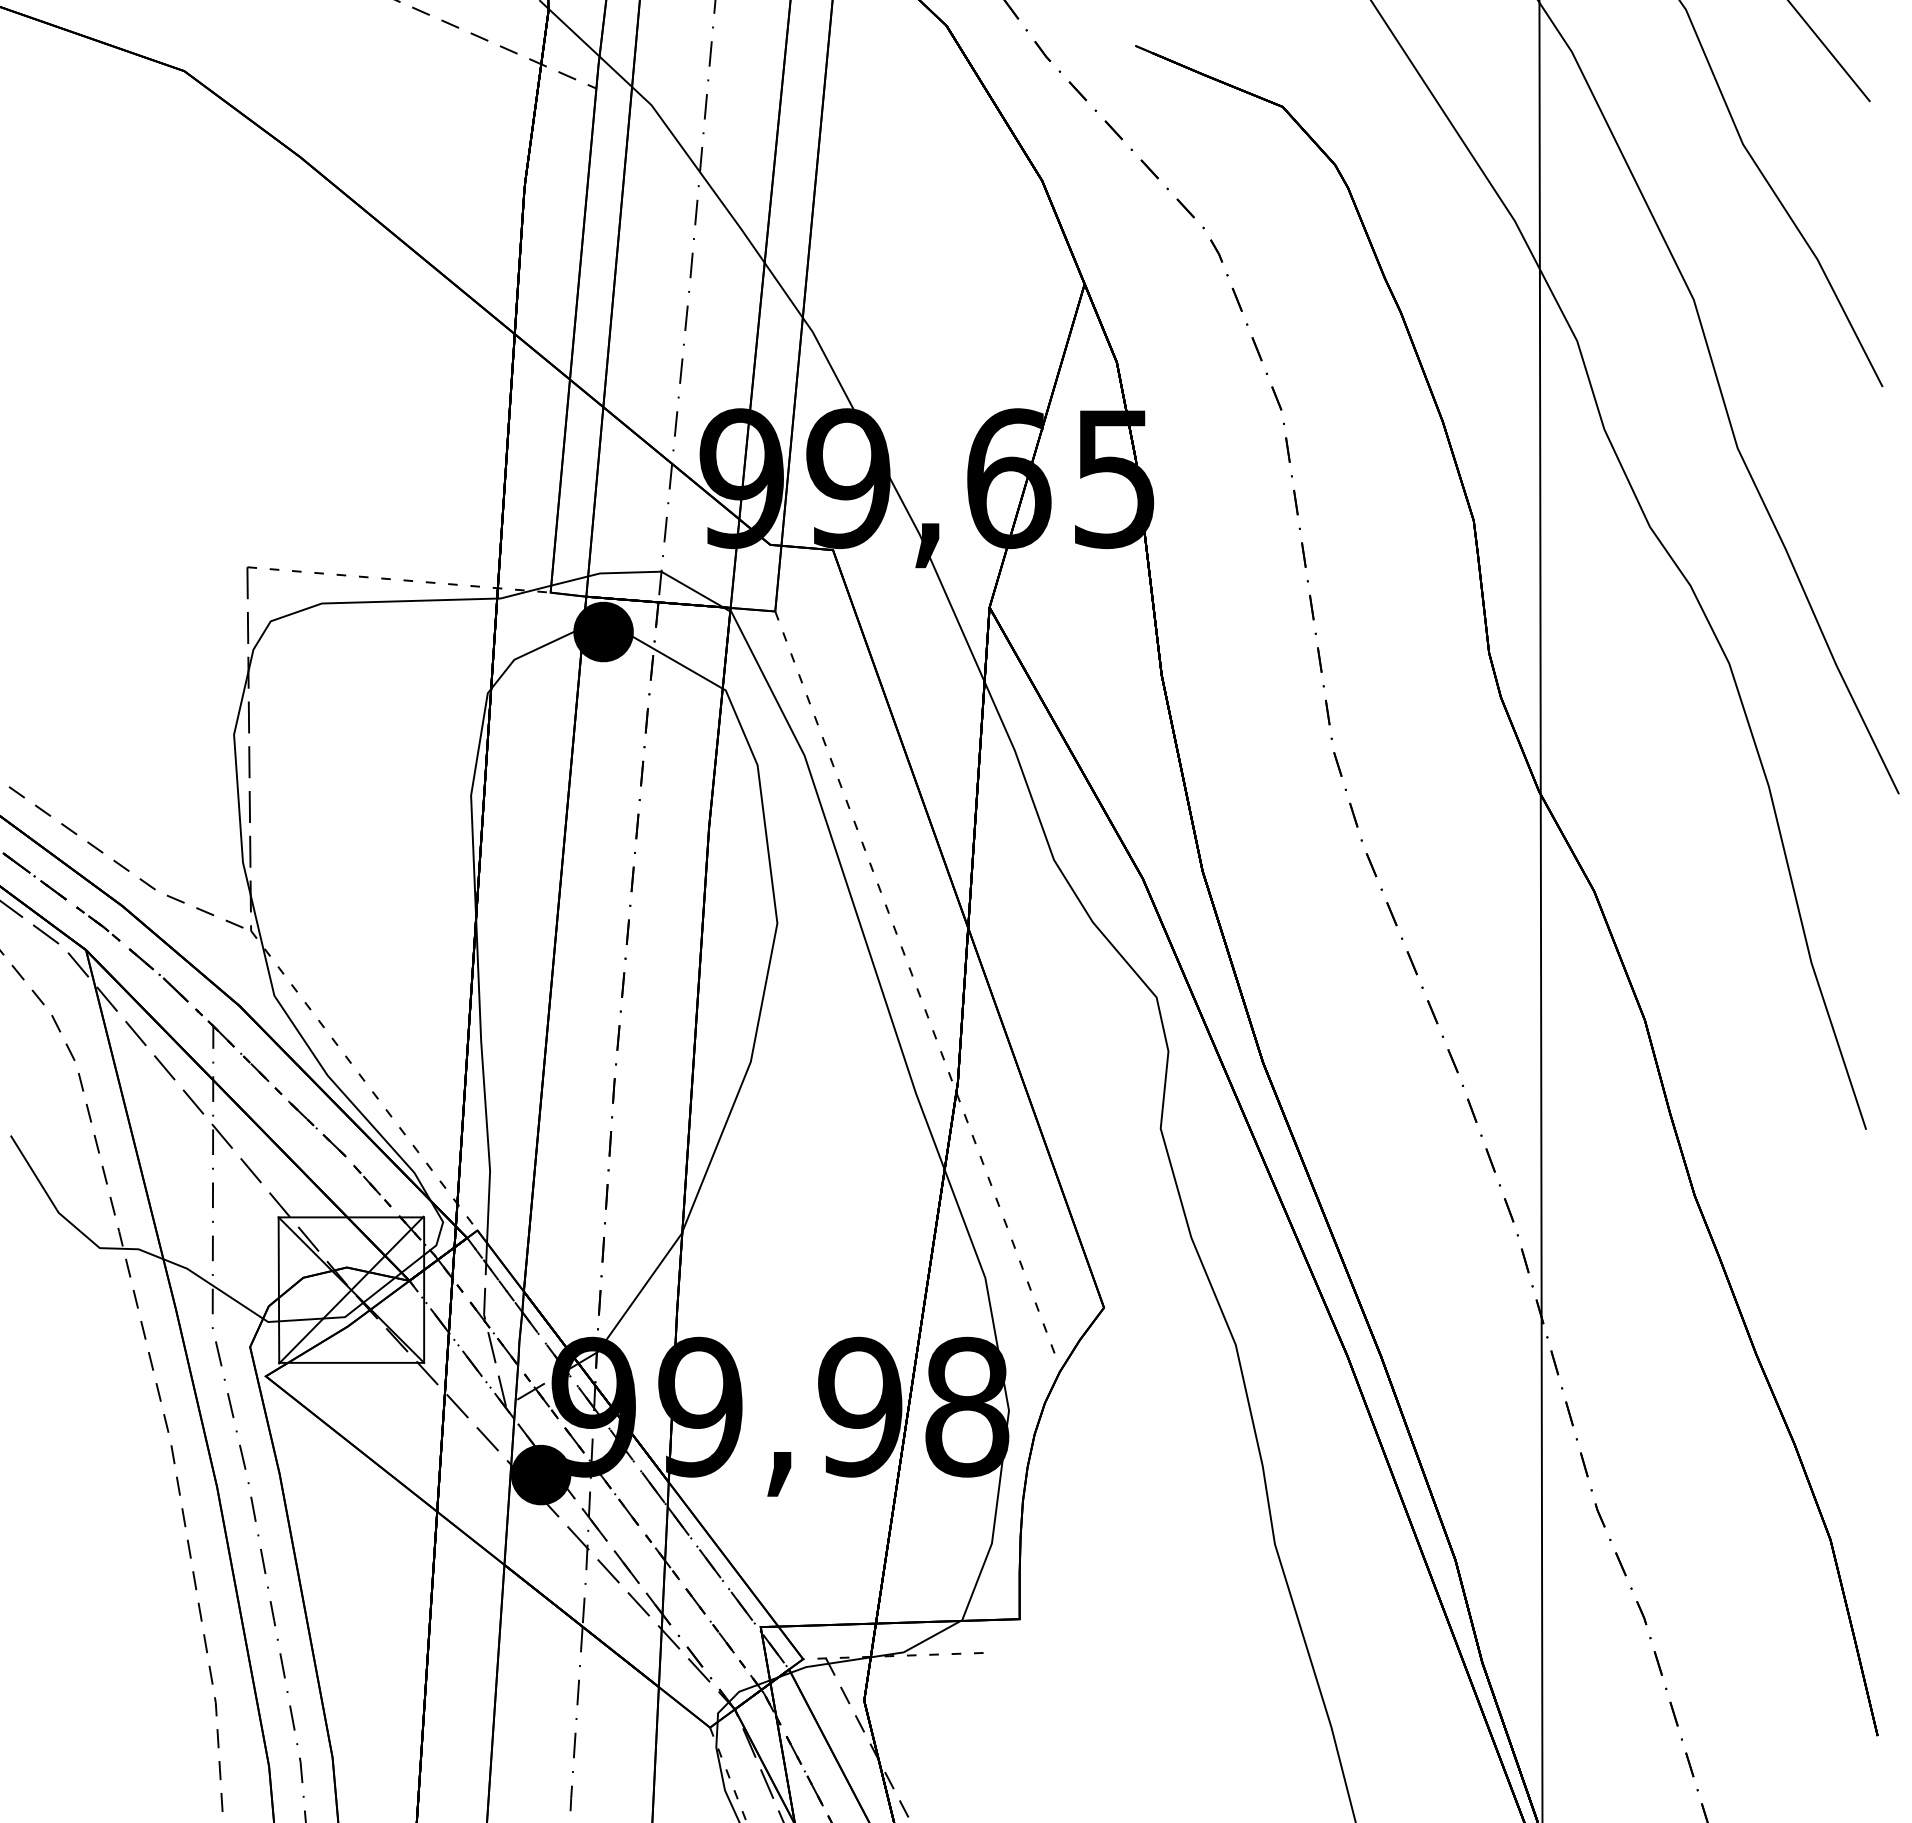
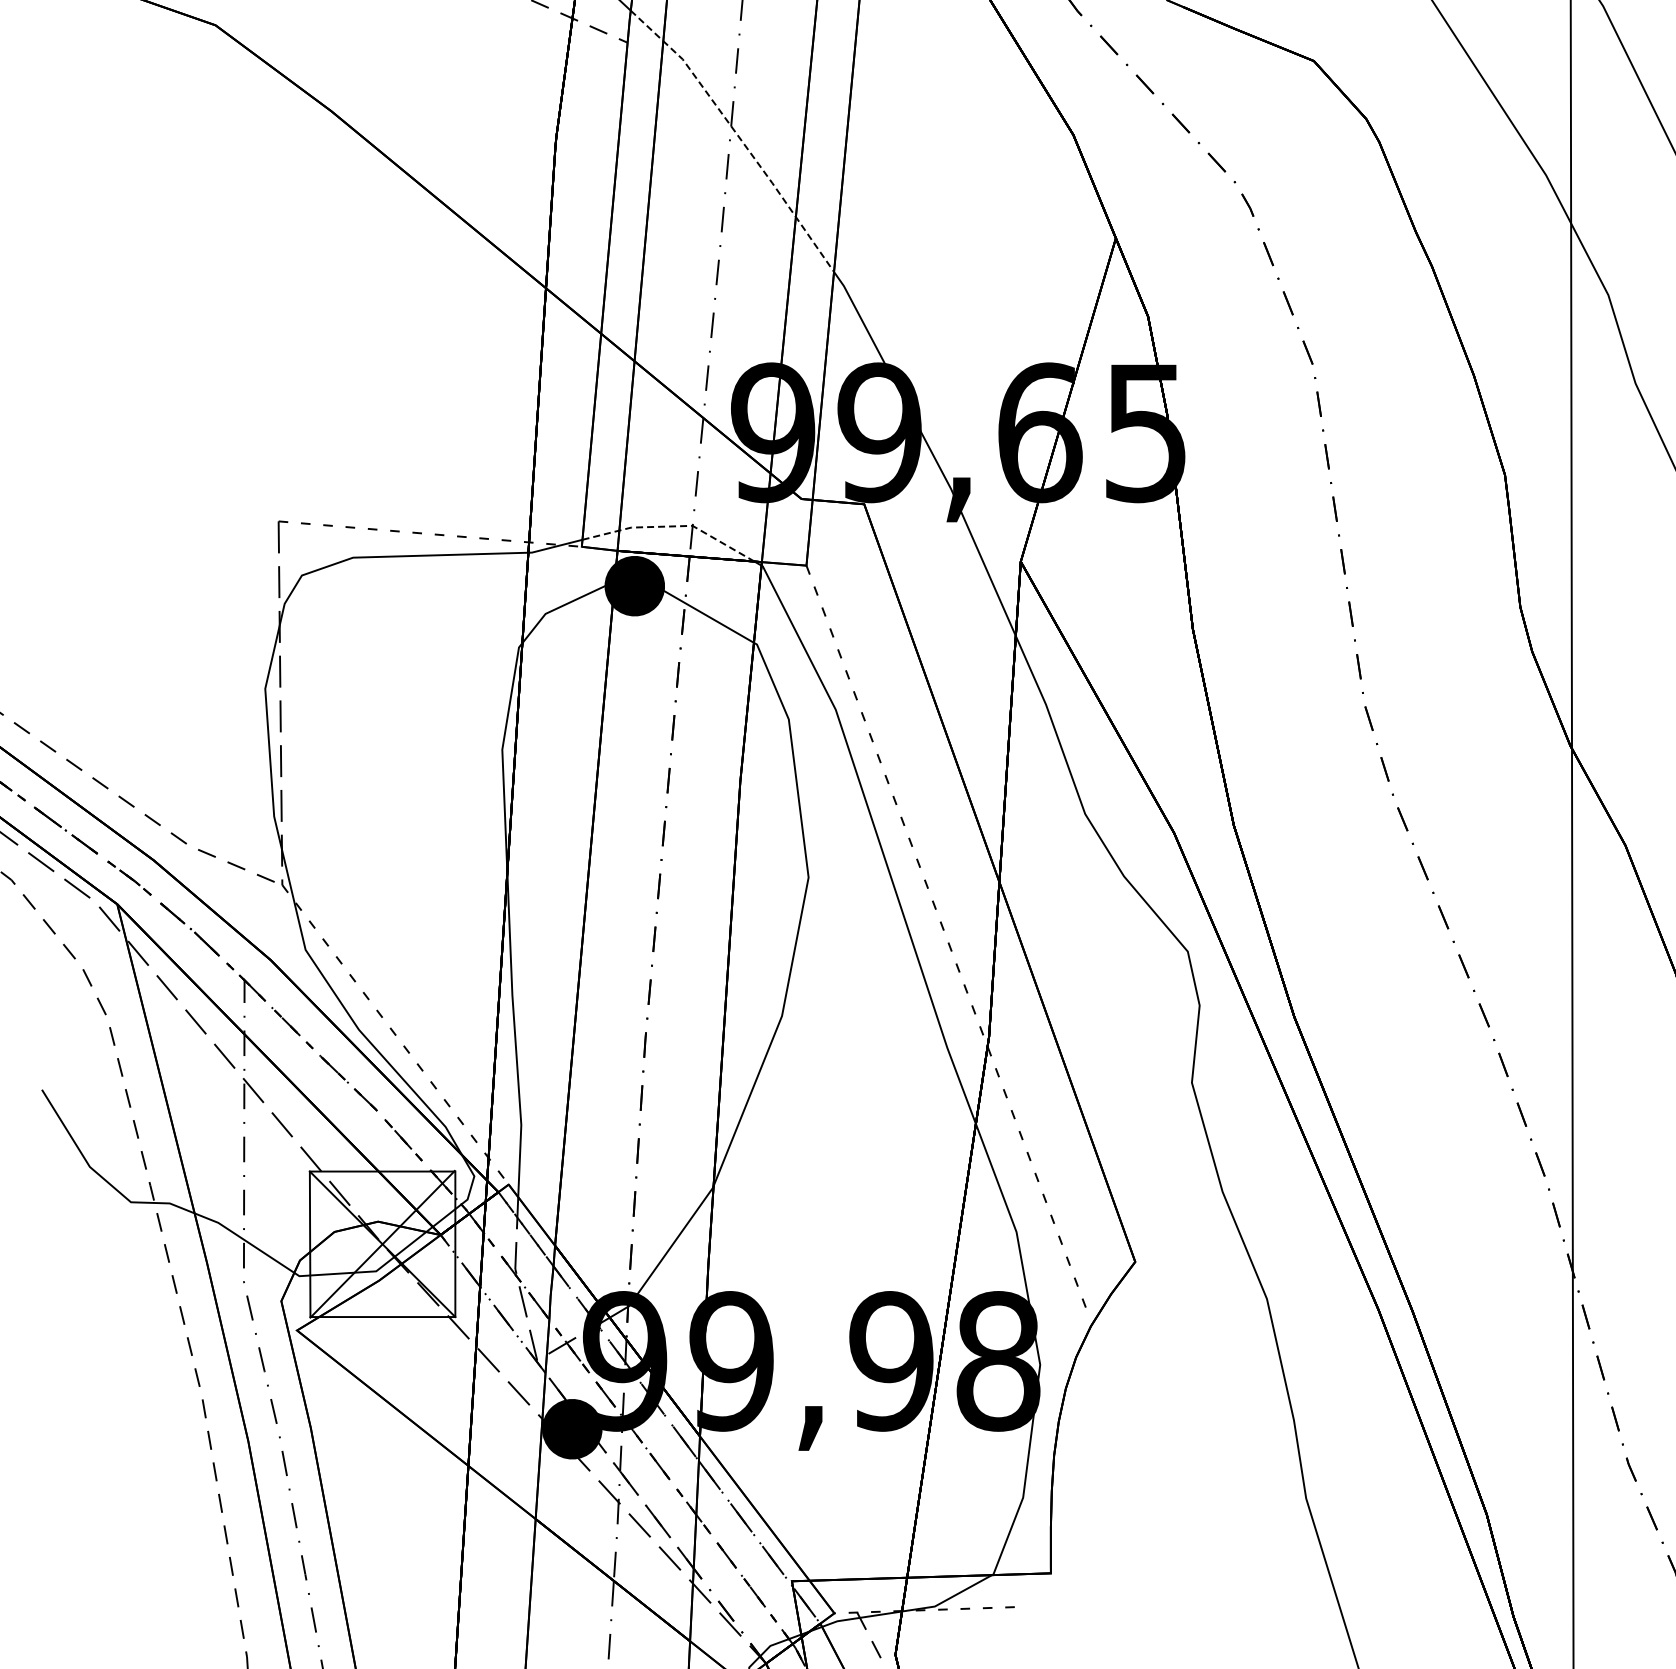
line: (707, 182) -> (738, 136), solid -> dashed
line: (640, 572) -> (671, 526), solid -> dashed

